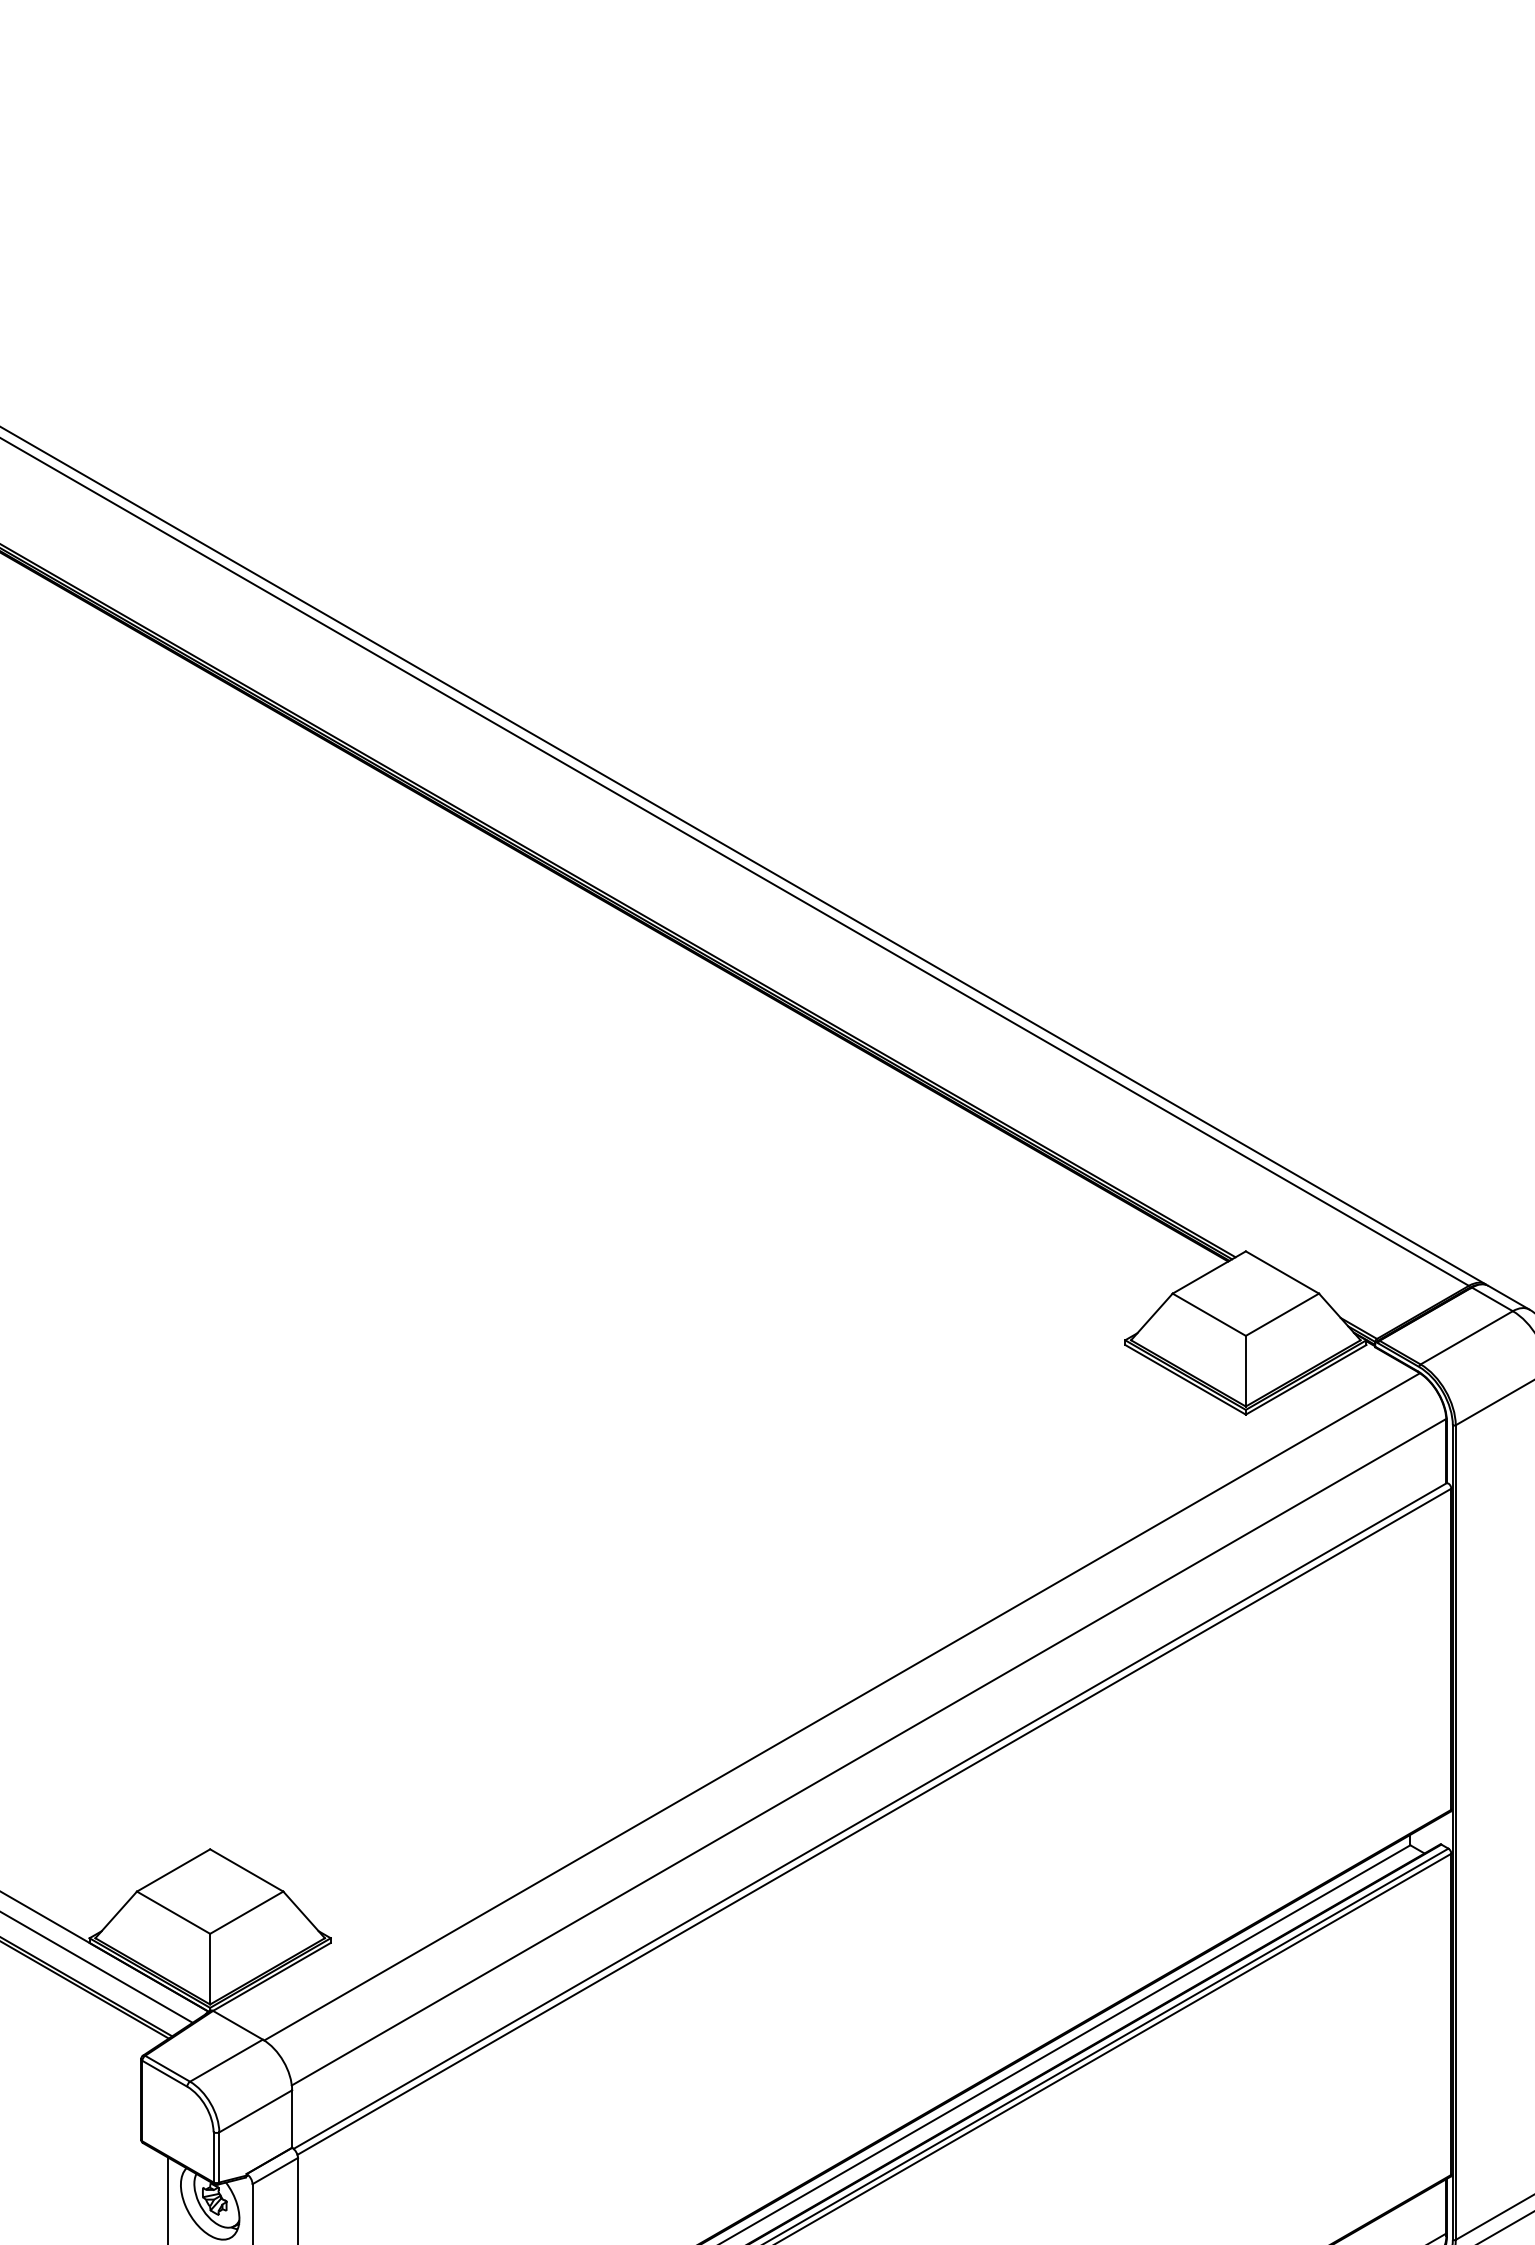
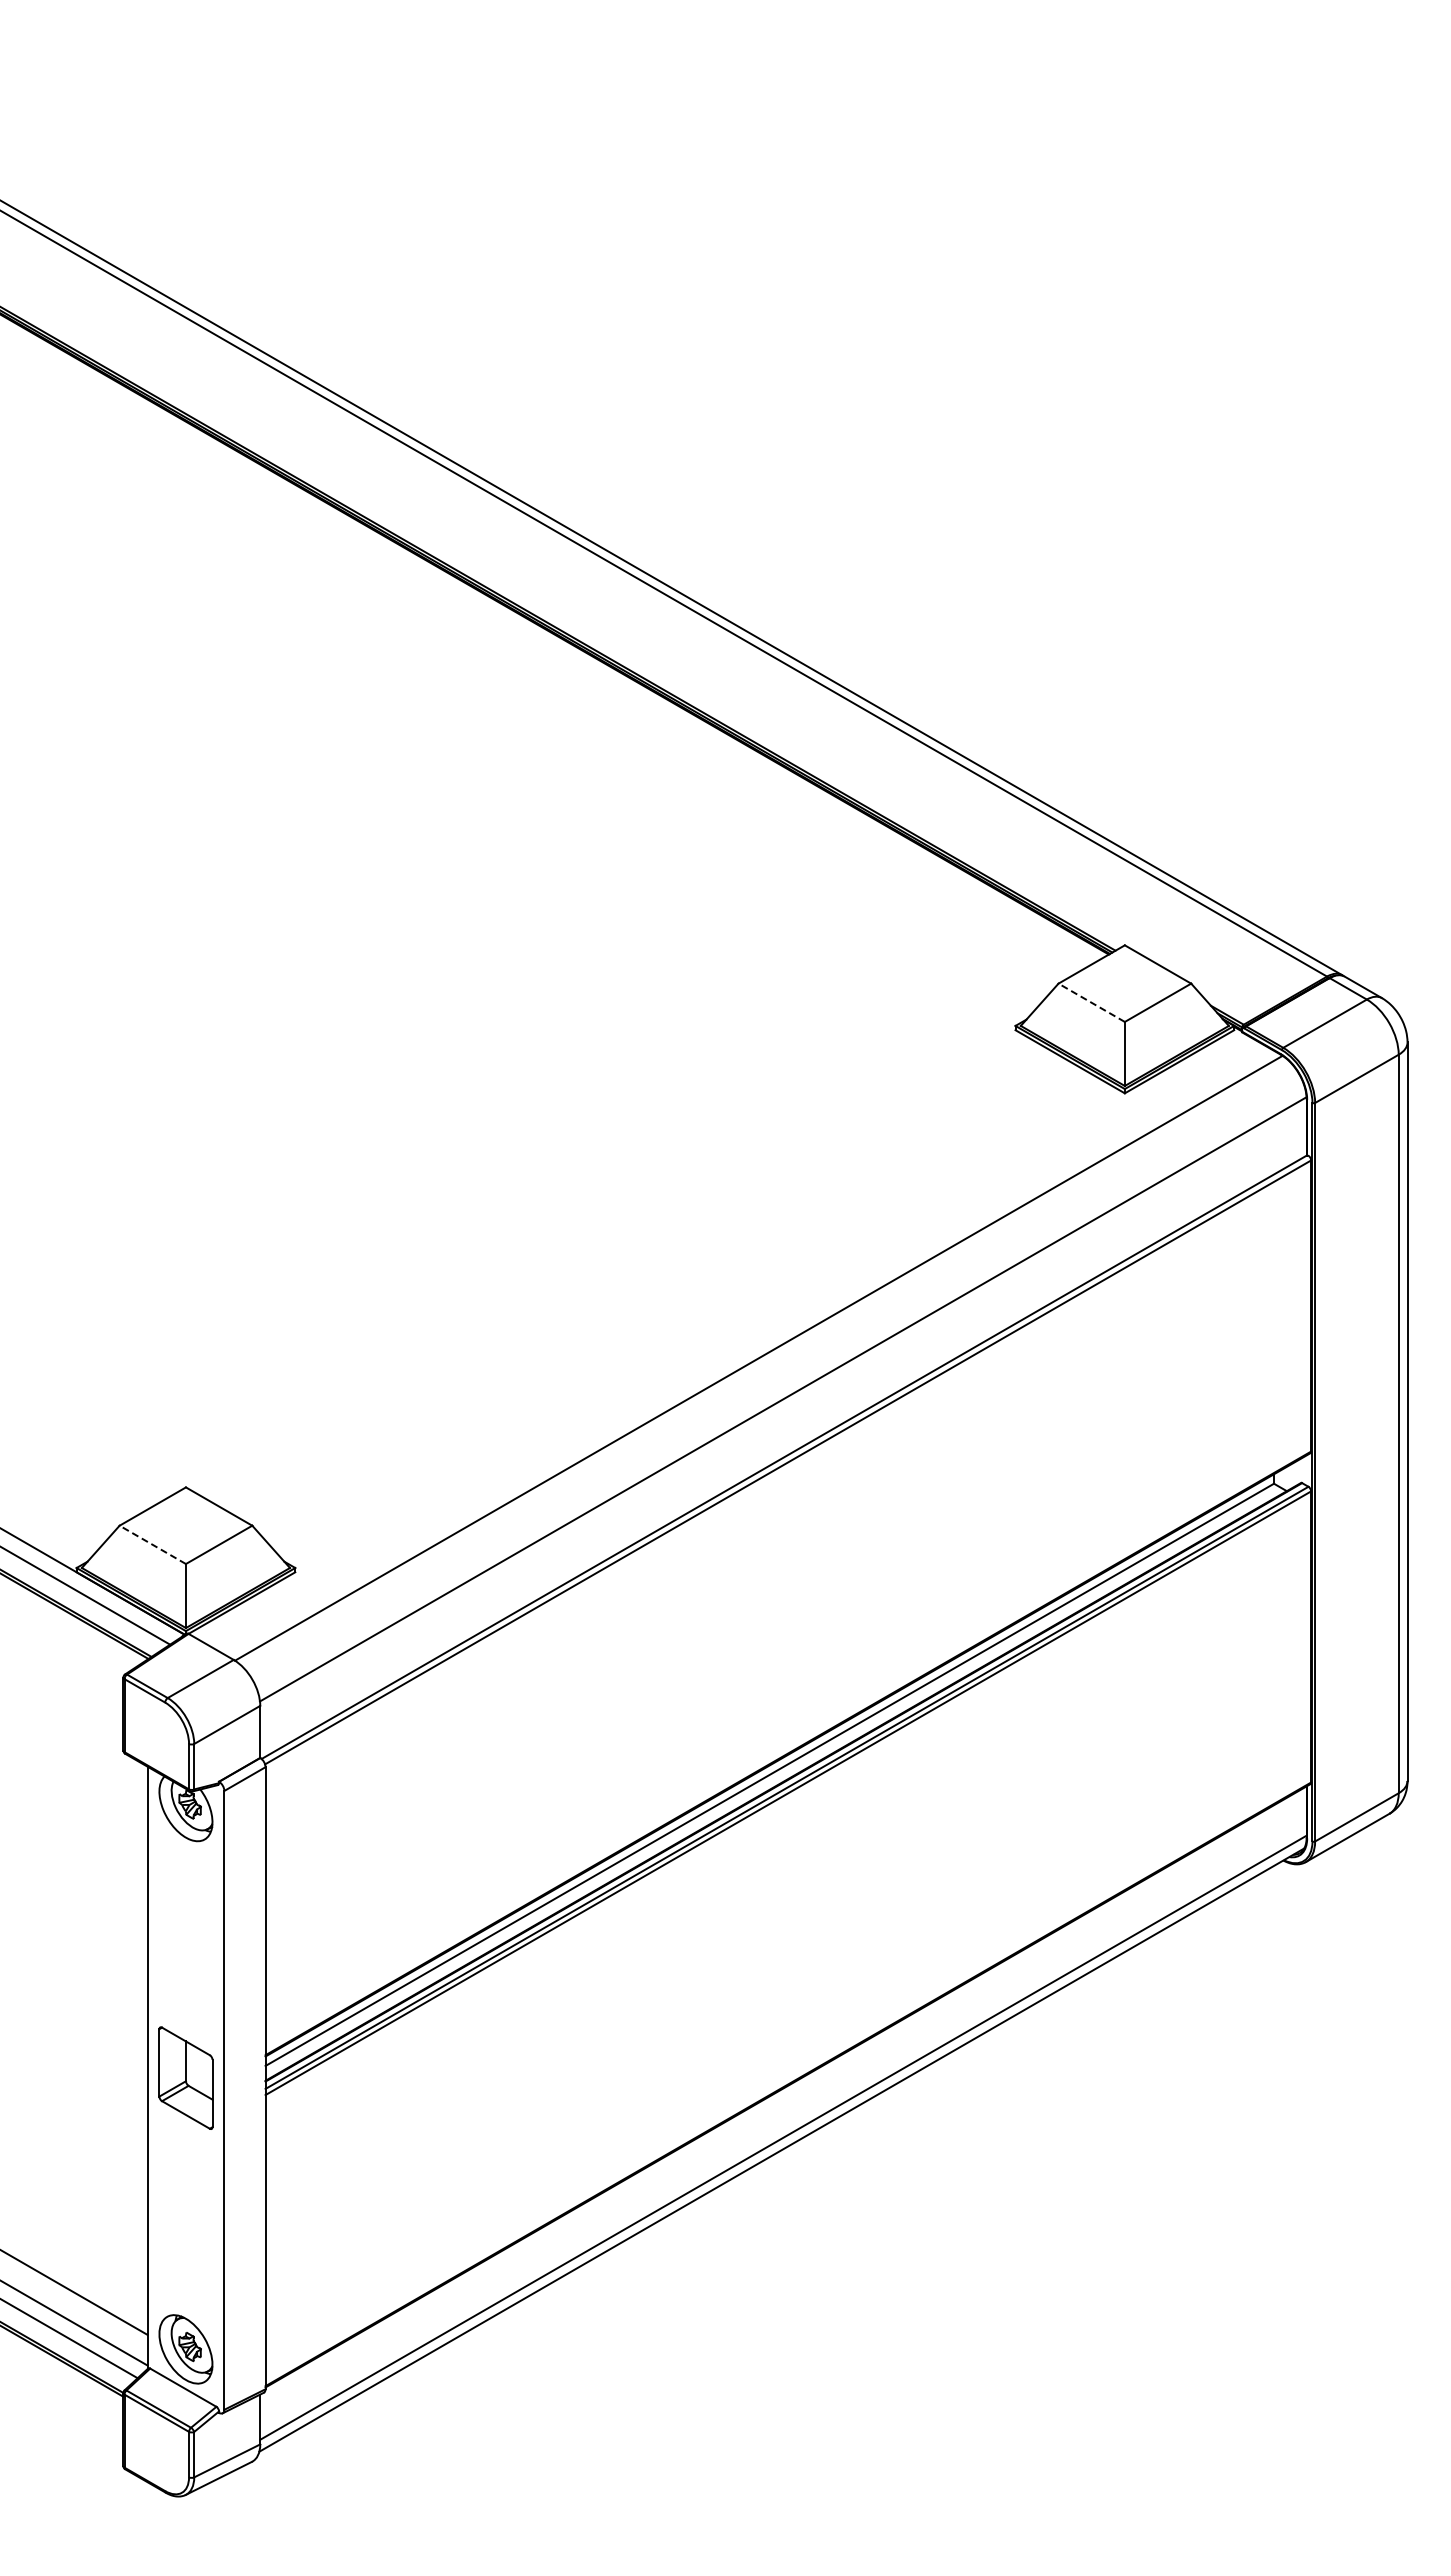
line: (1209, 1314) -> (1091, 1002), solid -> dashed
line: (173, 1912) -> (152, 1544), solid -> dashed

